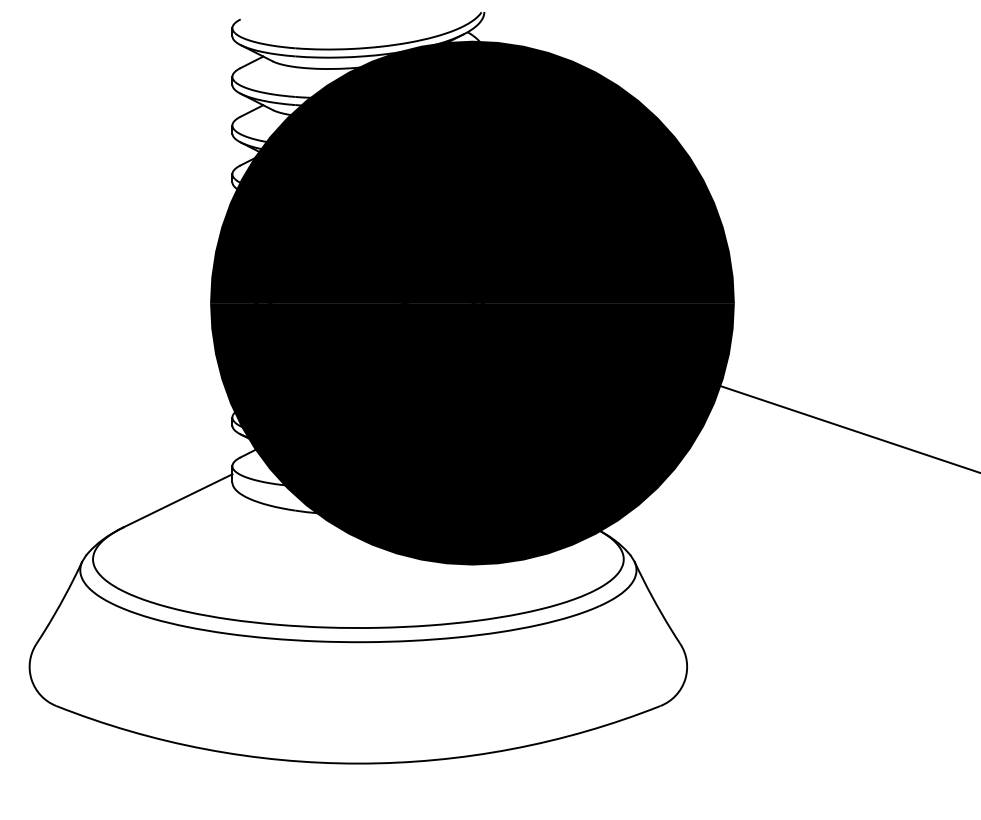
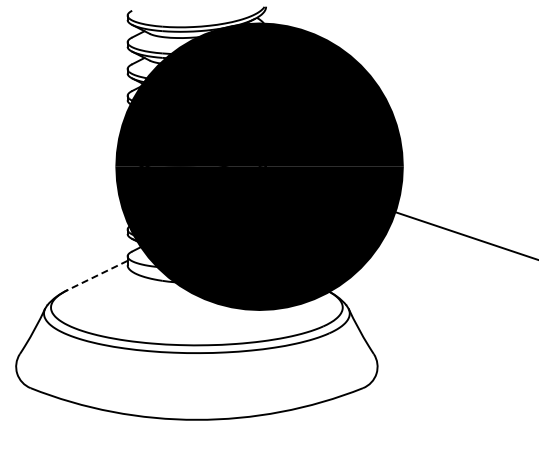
line: (177, 500) -> (97, 275), solid -> dashed

